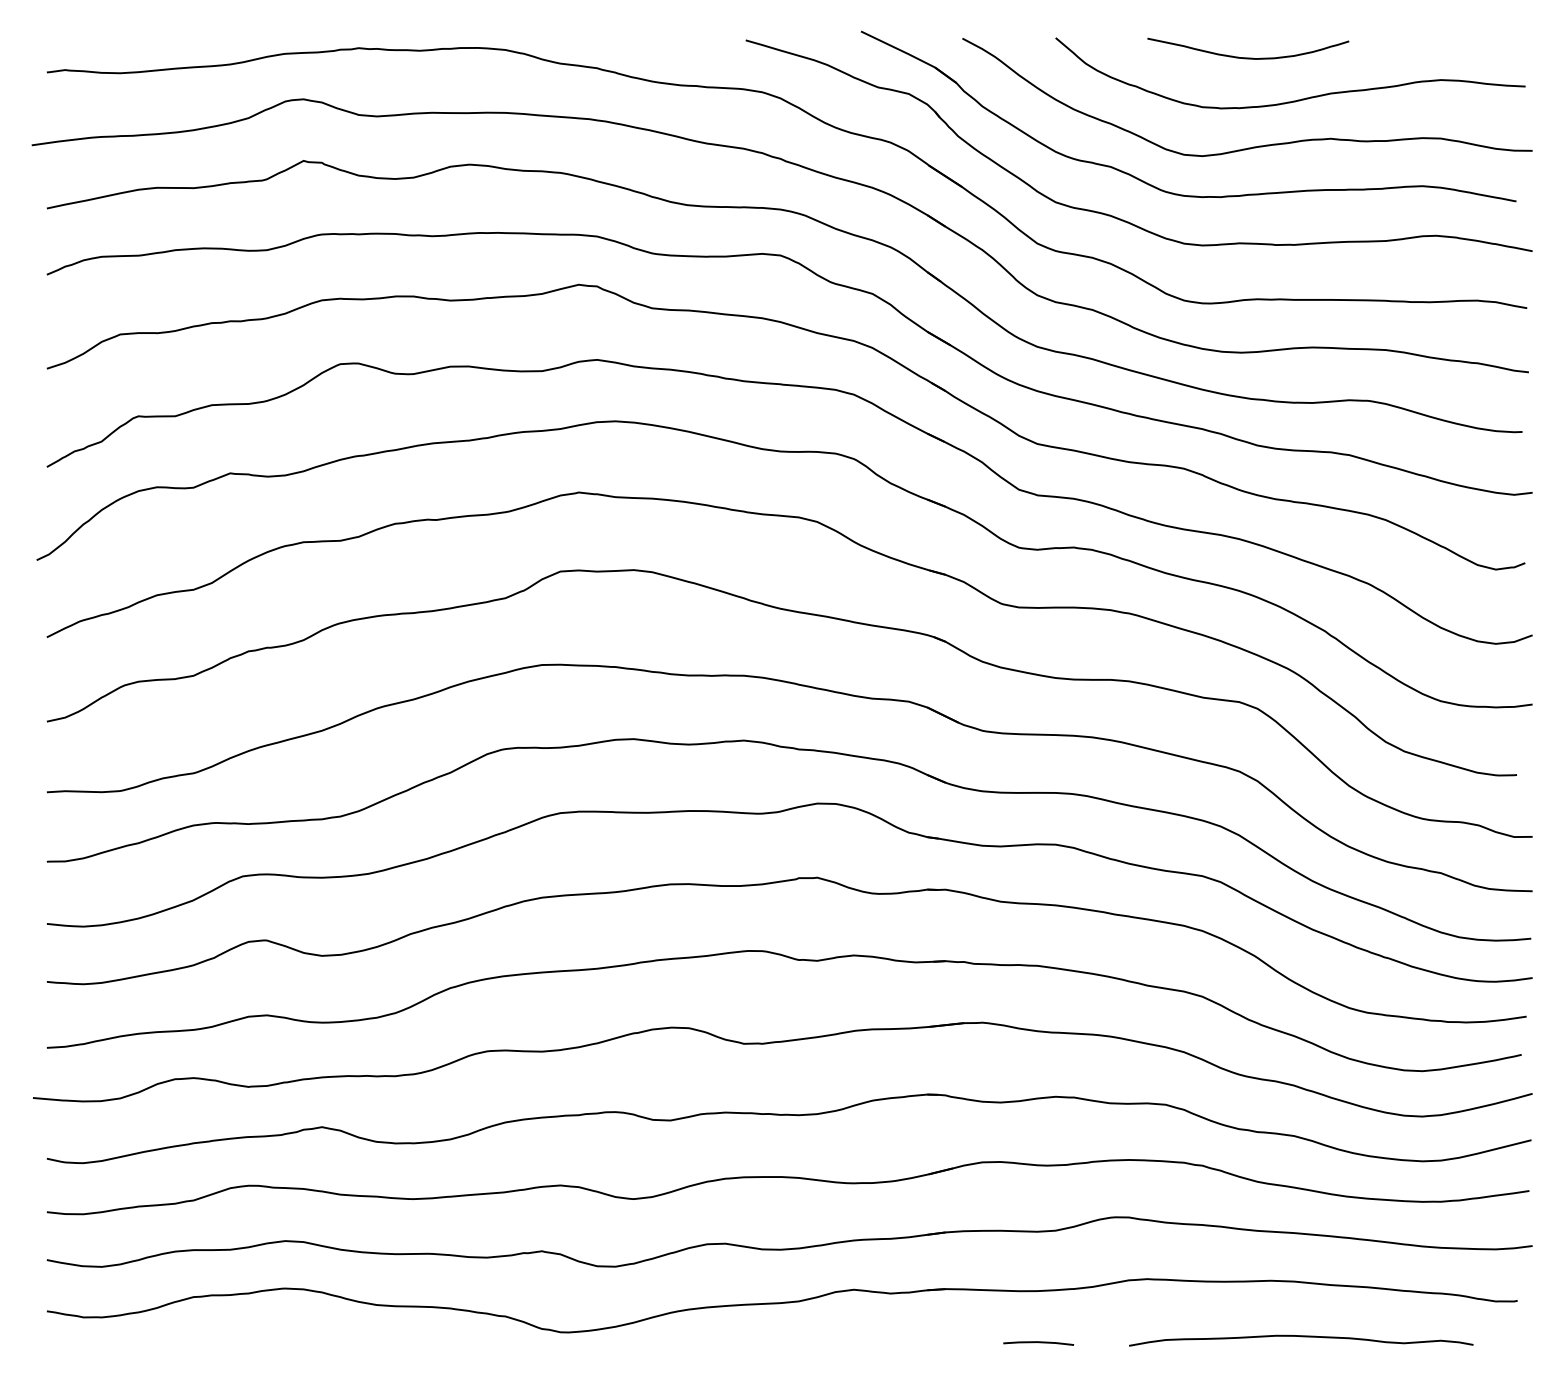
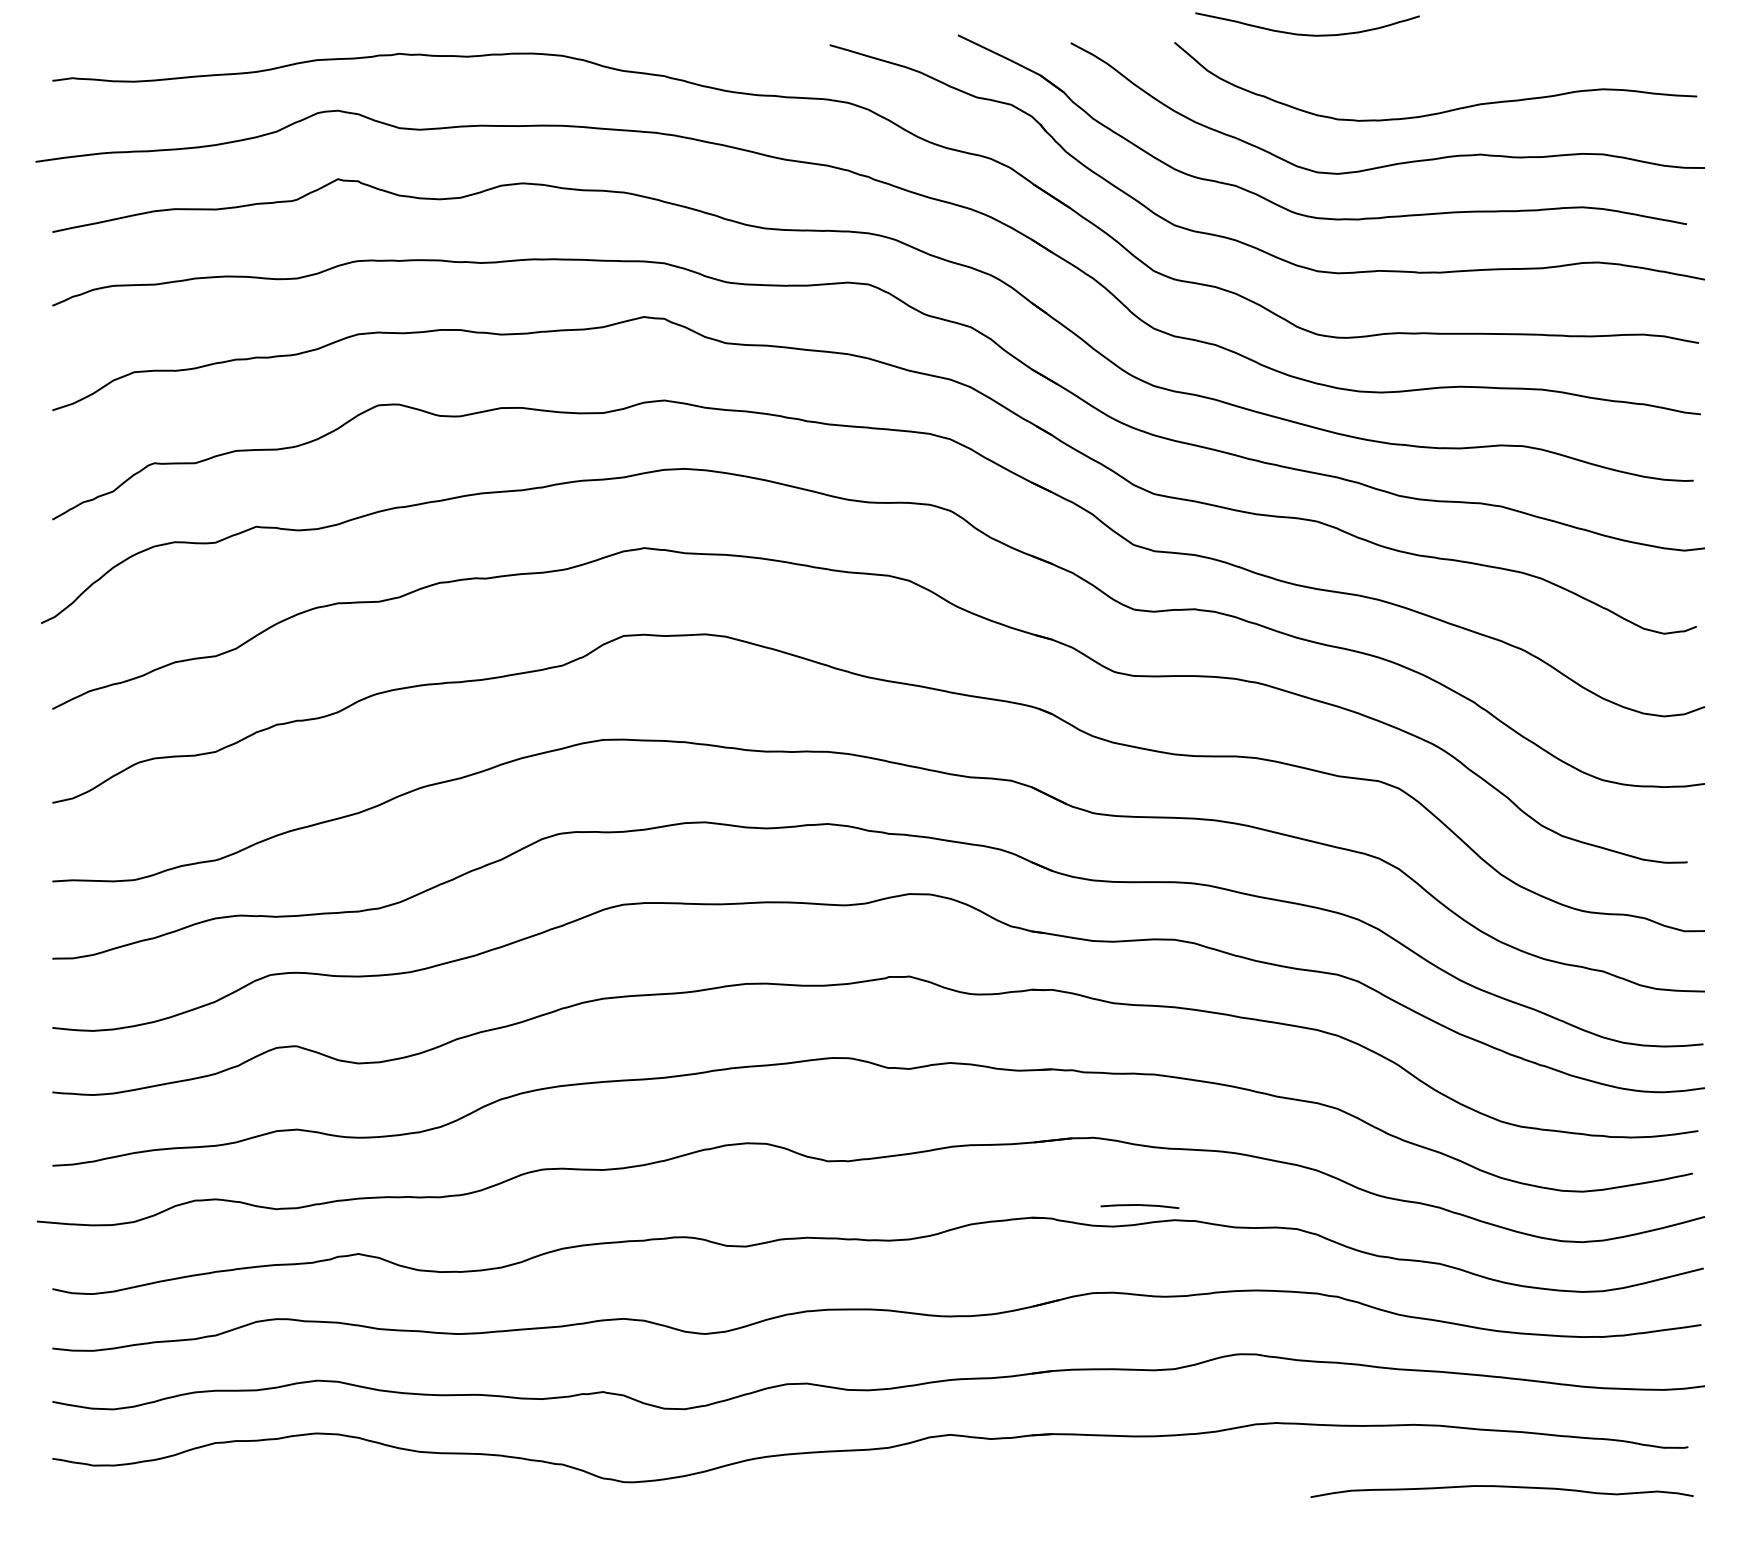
curve: (1248, 57) -> (1307, 34), moved
curve: (1301, 1337) -> (1502, 1487), moved
line: (1038, 1343) -> (1139, 1206), moved

